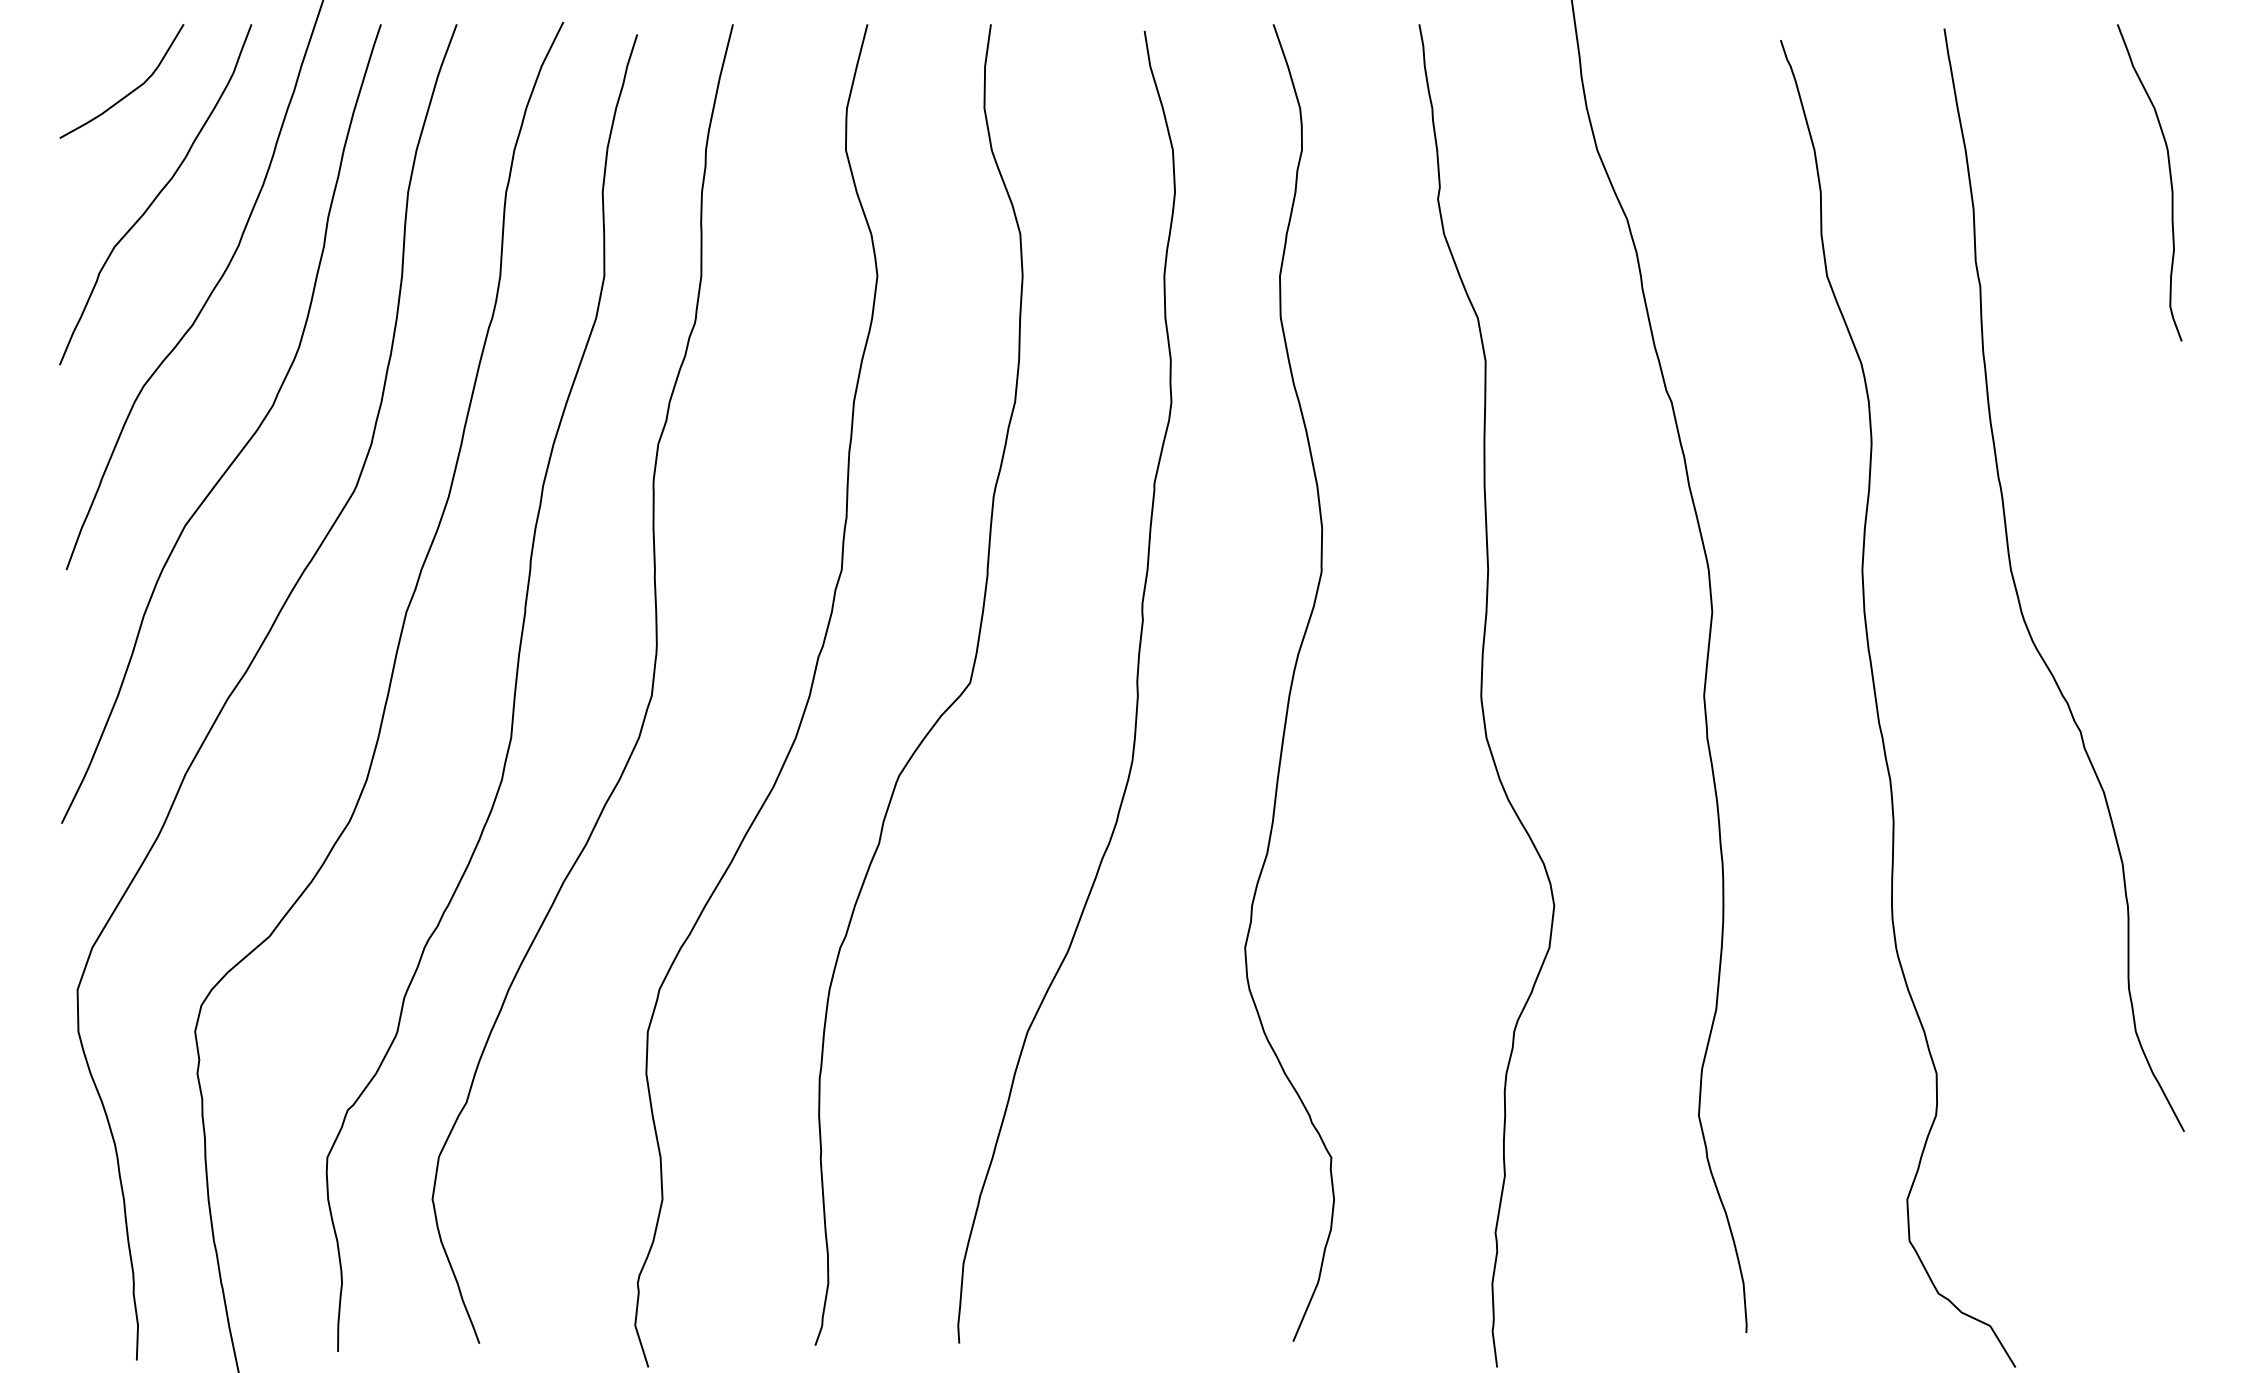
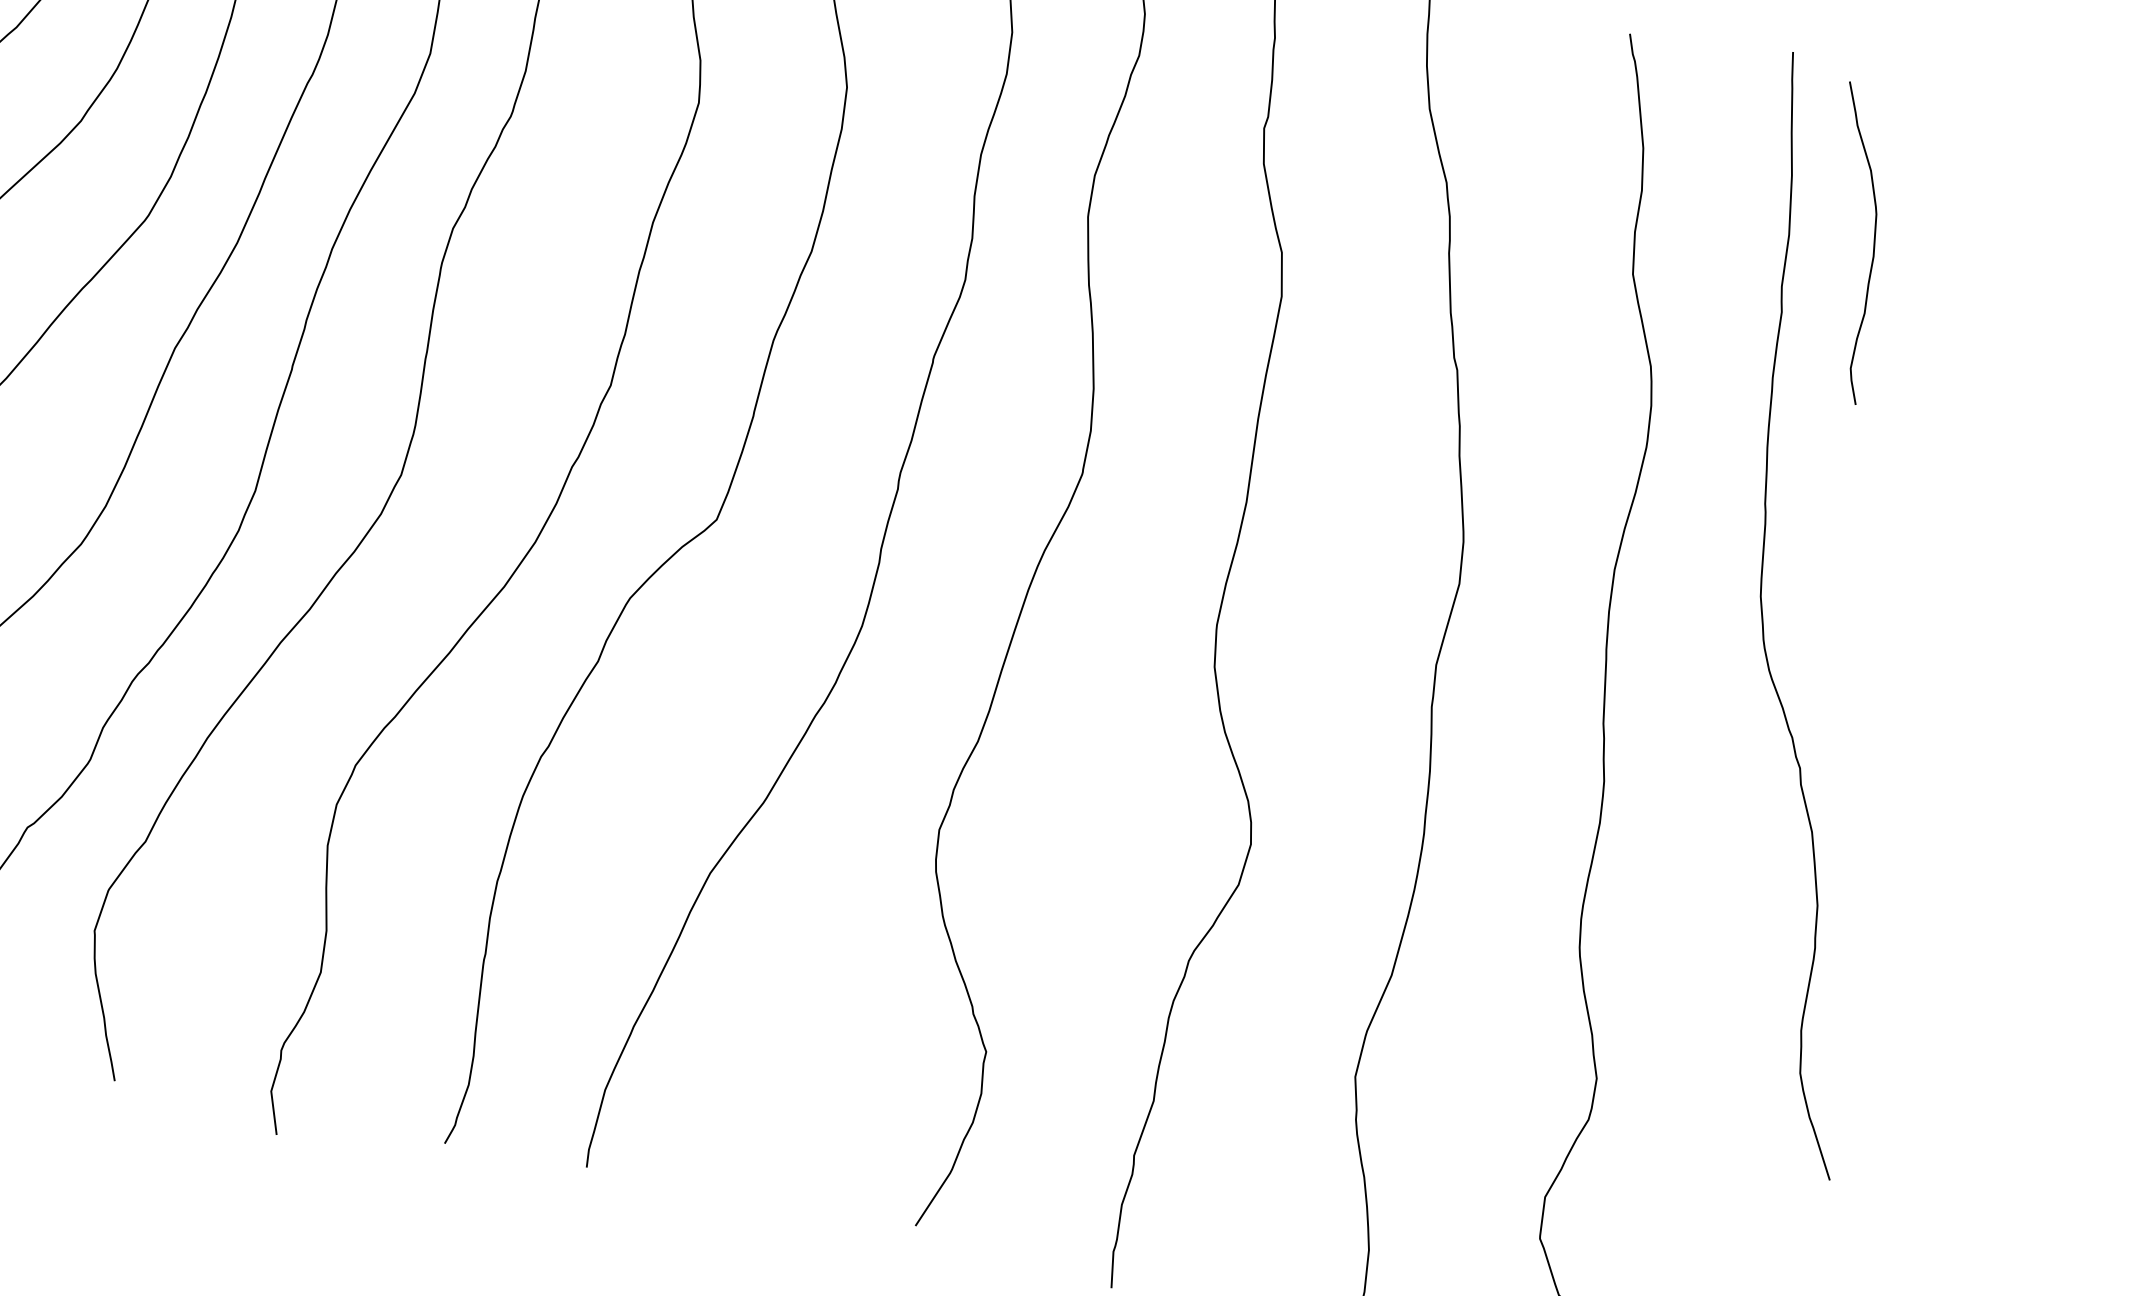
curve: (2169, 176) -> (1873, 240), moved

